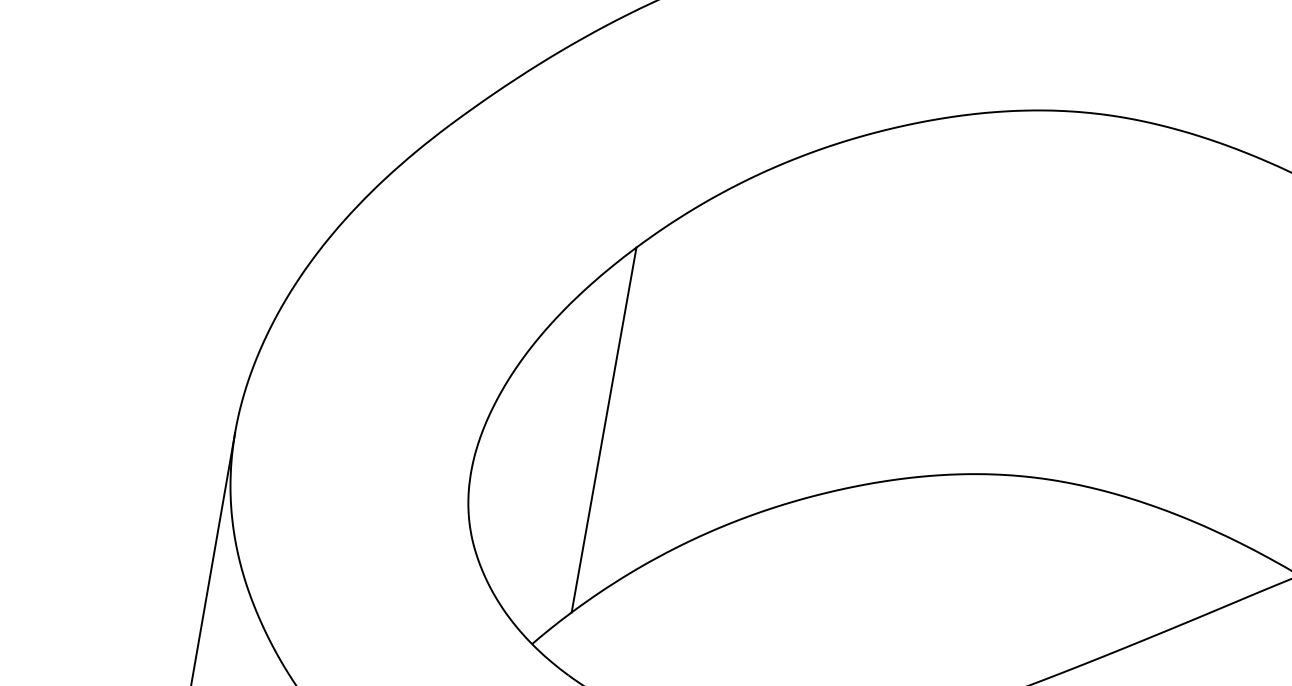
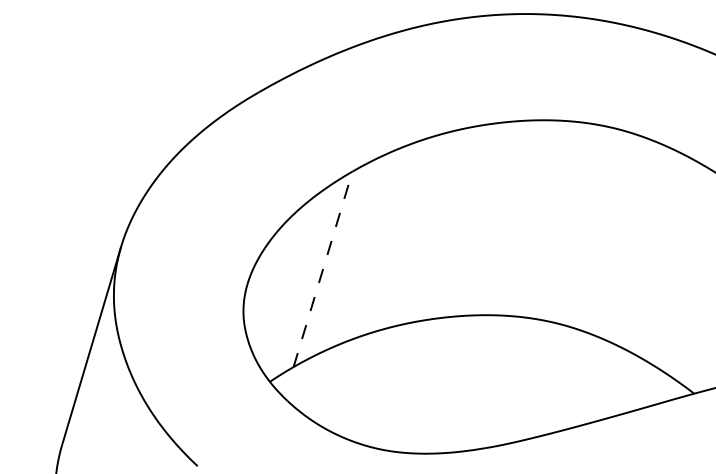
line: (604, 428) -> (323, 268), solid -> dashed

